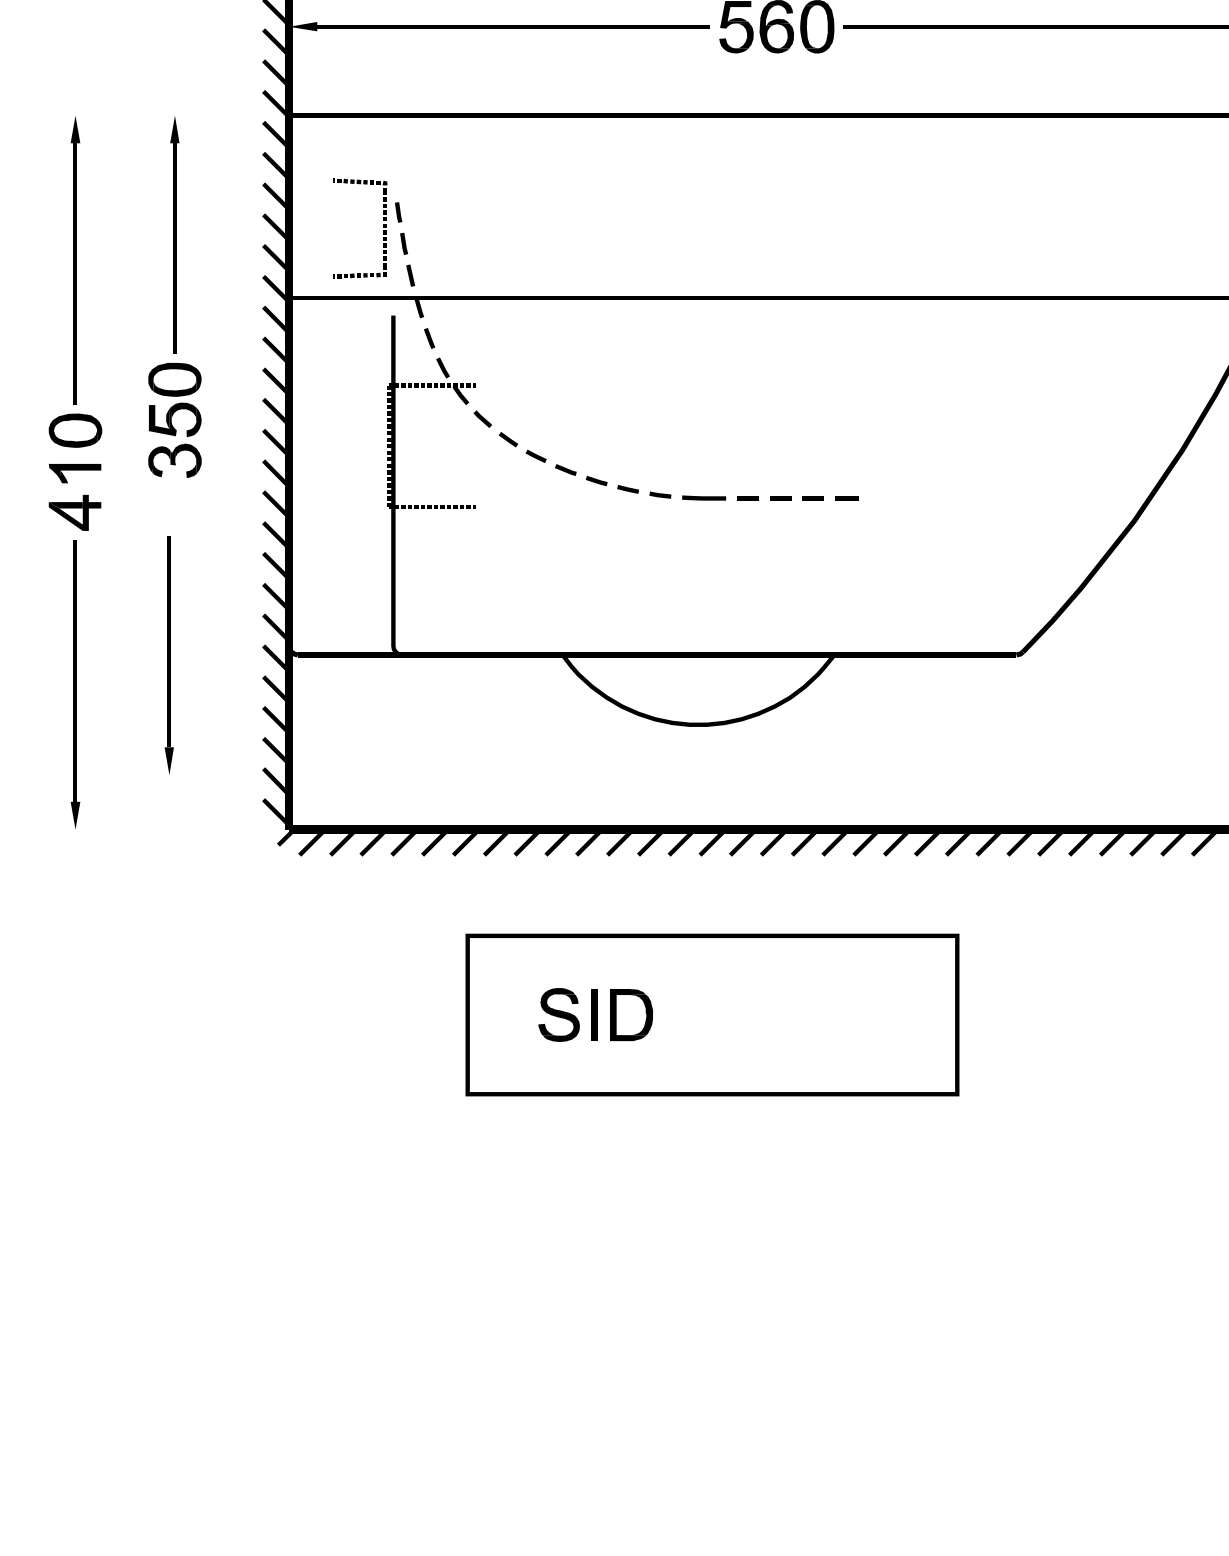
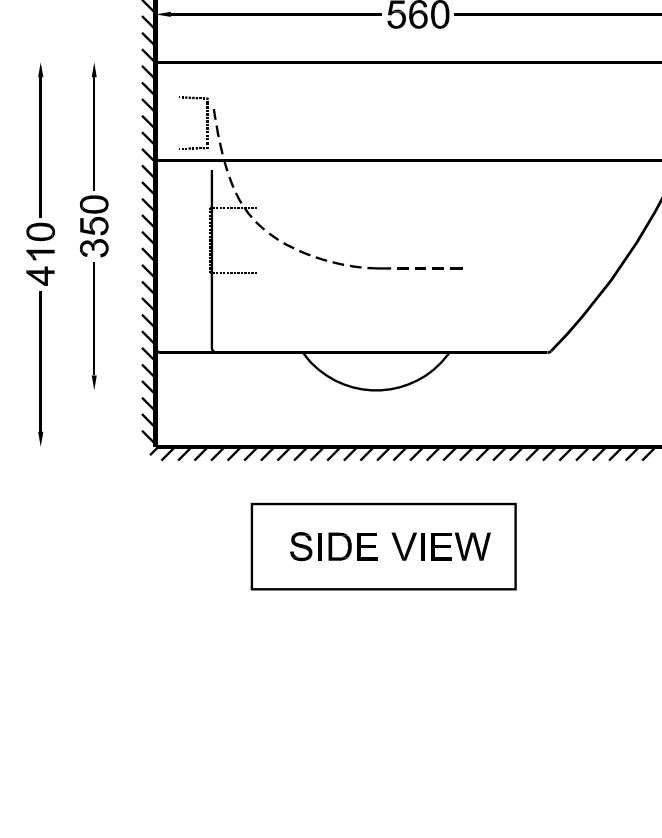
part: (167, 654) -> (93, 325), moved
fill: (682, 1014) -> (367, 546), added
part: (817, 1014) -> (440, 546), added

